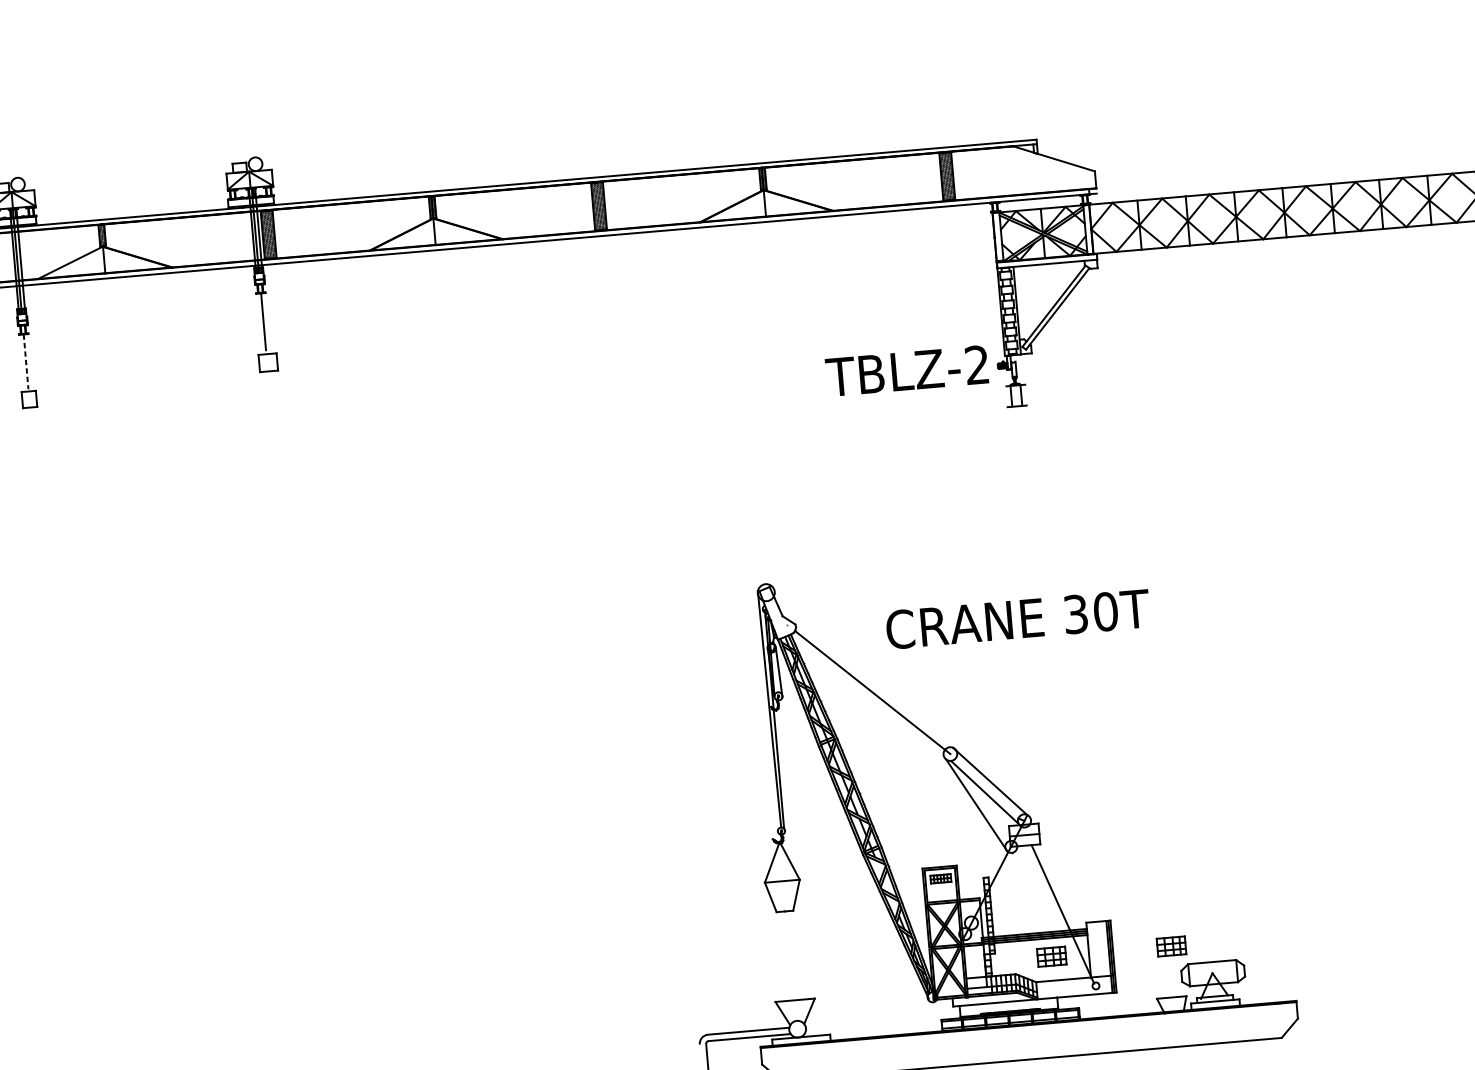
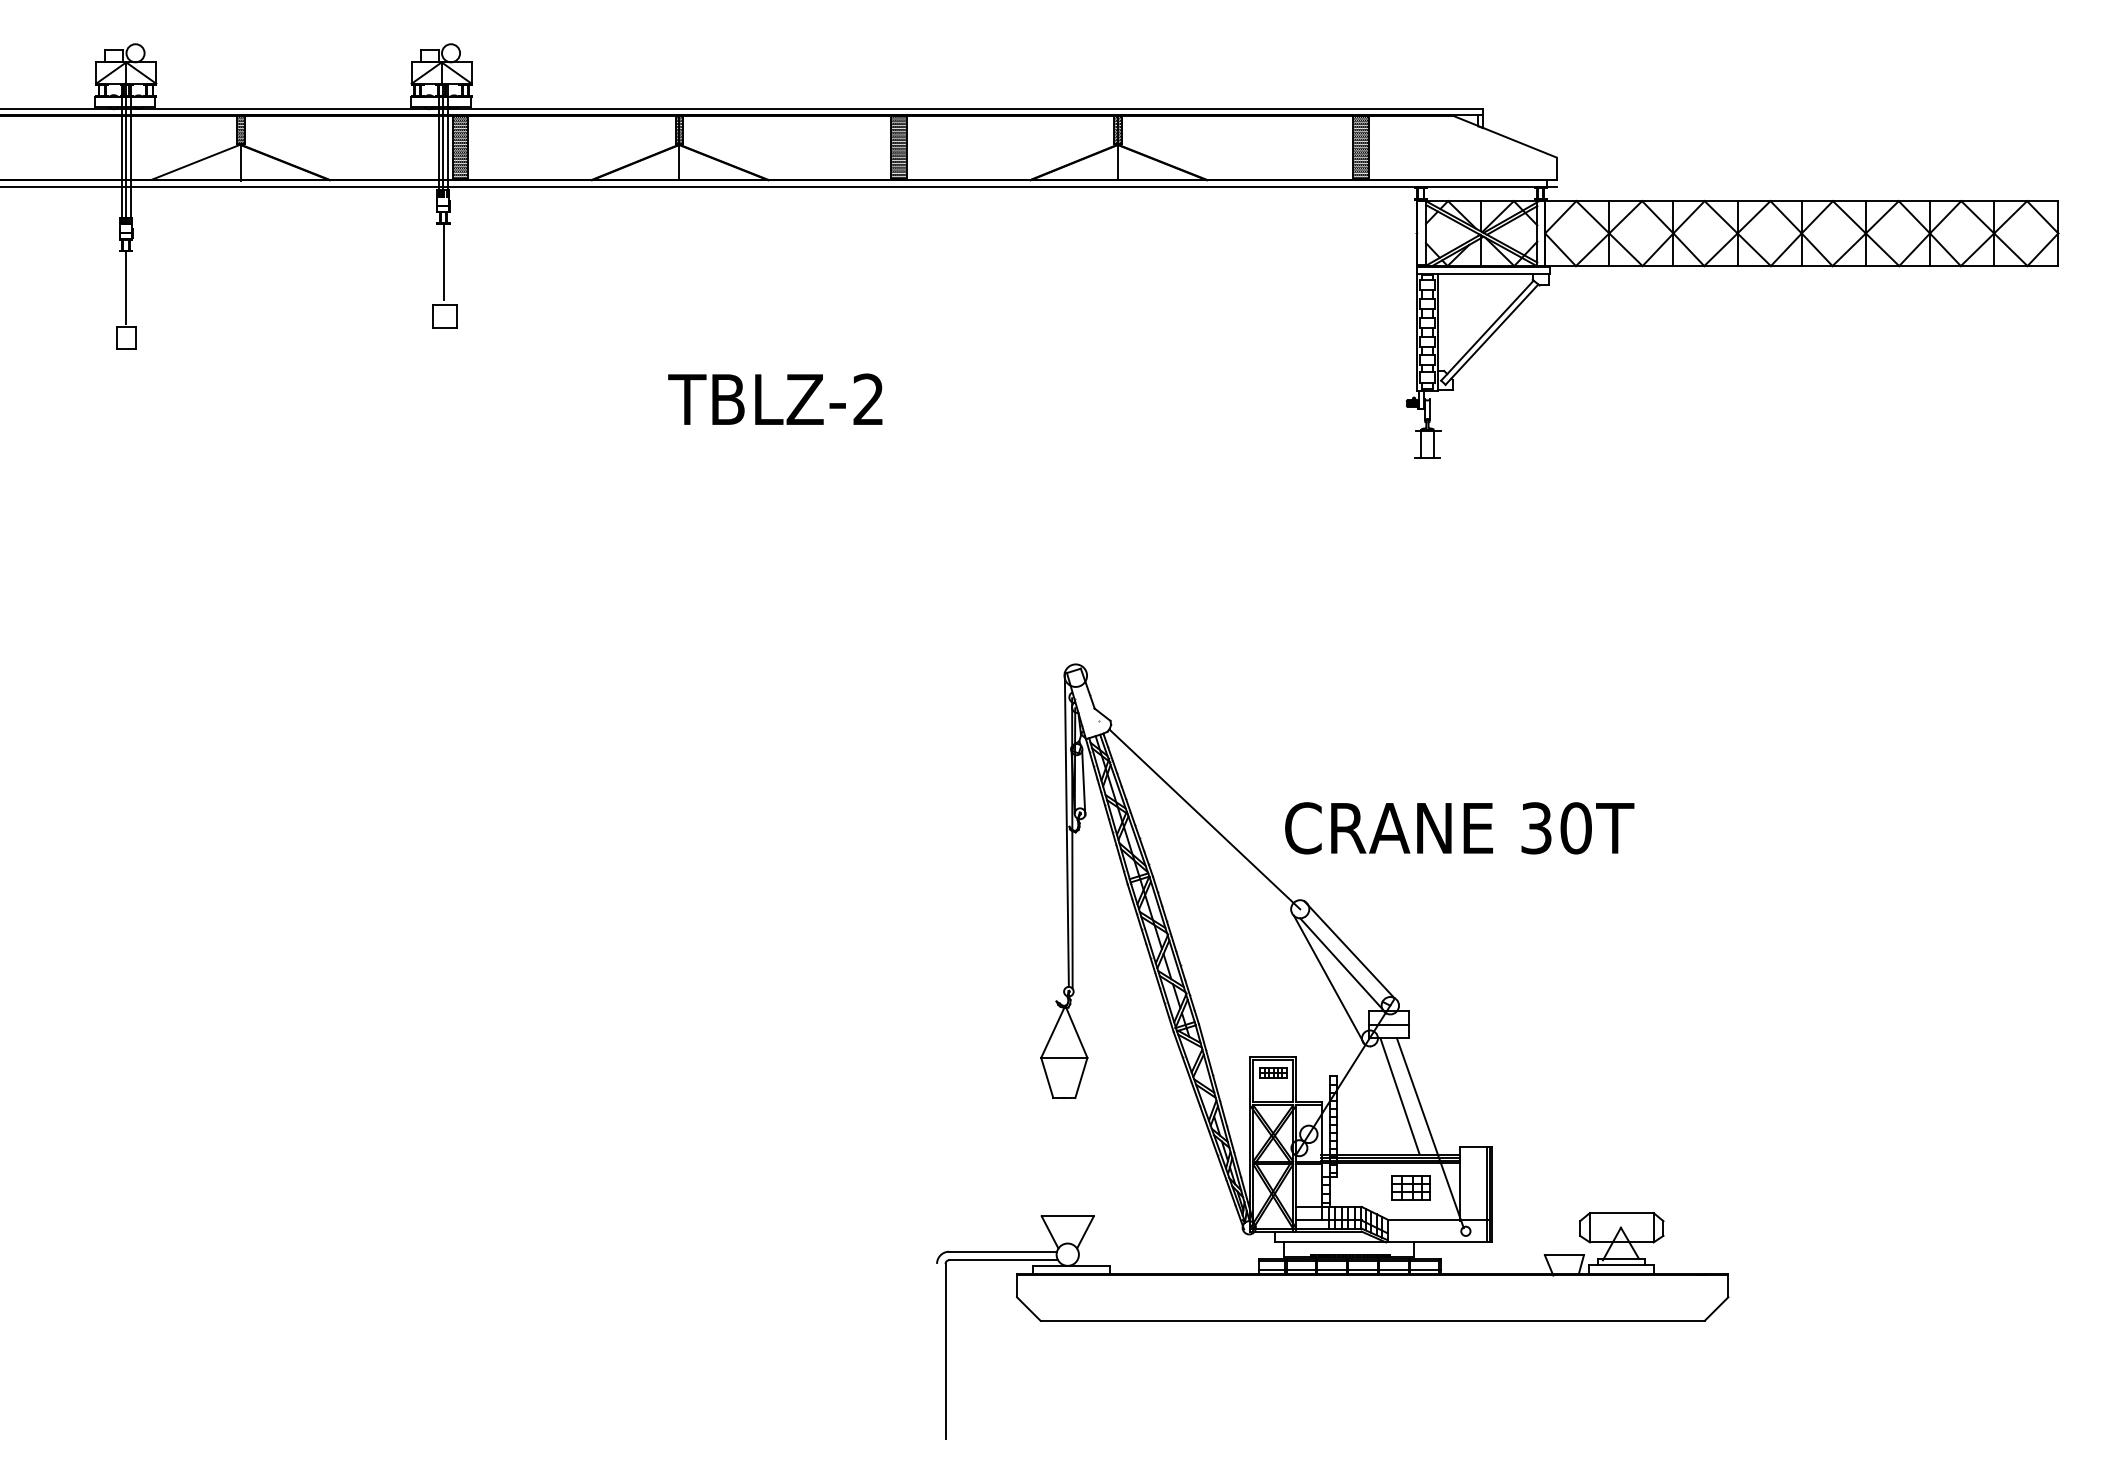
line: (26, 362) -> (126, 288), dashed -> solid
text: (907, 370) -> (775, 398), moved
text: (1017, 619) -> (1459, 828), moved
line: (1037, 888) -> (1399, 1096), added
part: (1171, 946) -> (1569, 1187), removed

